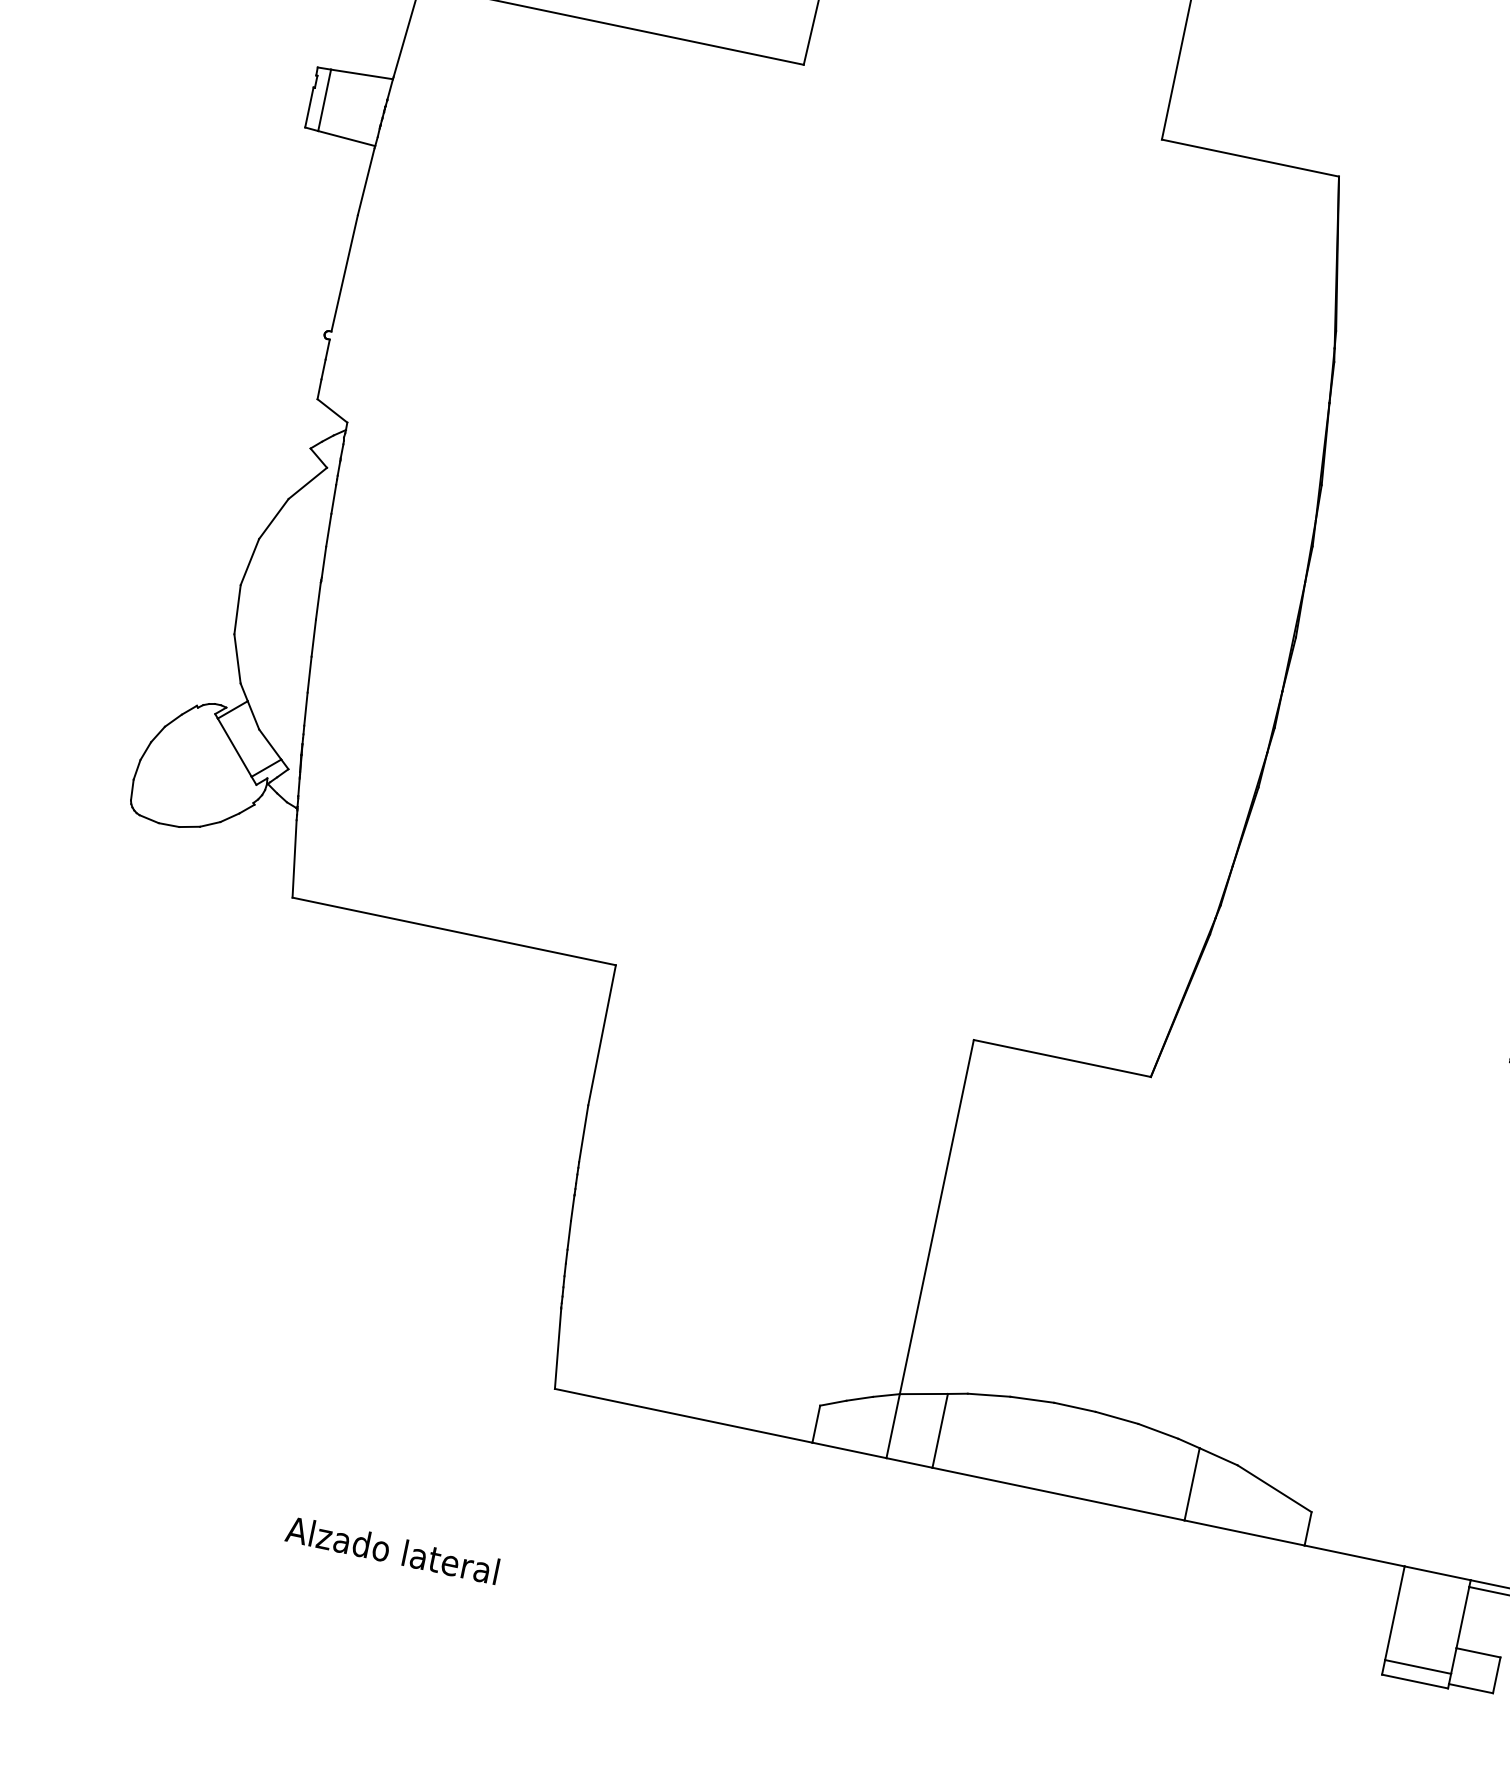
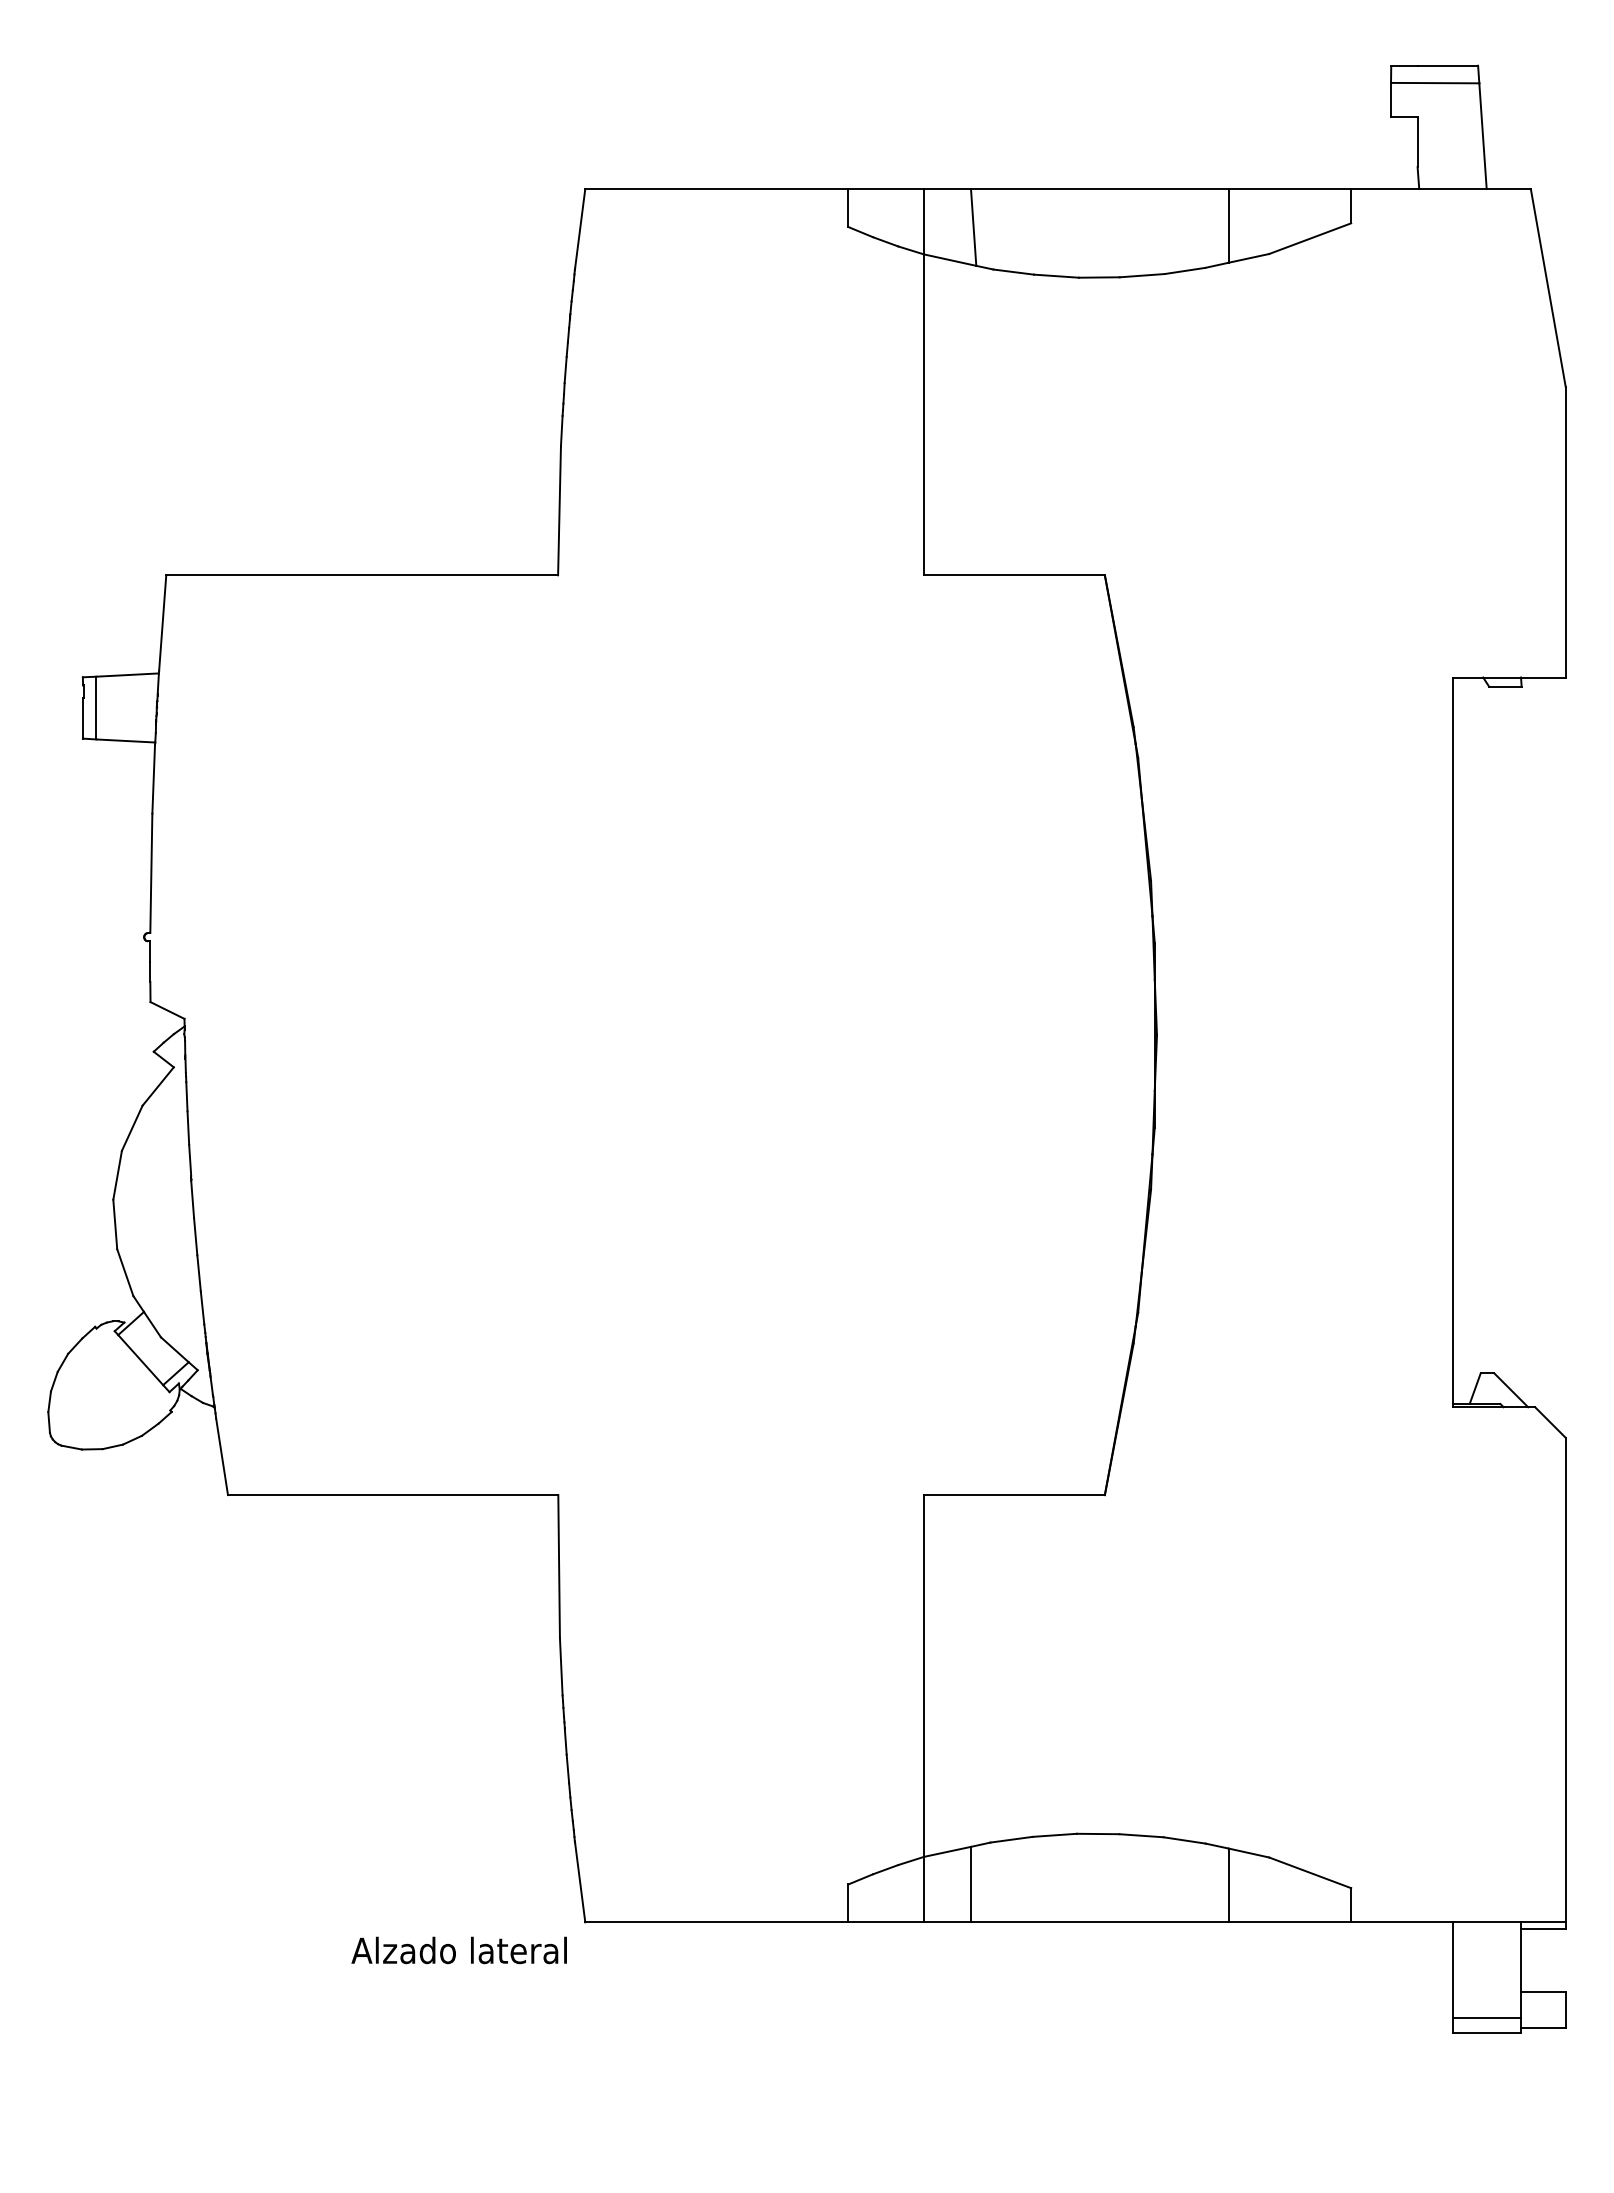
text: (391, 1550) -> (458, 1950), moved

